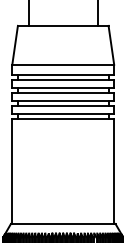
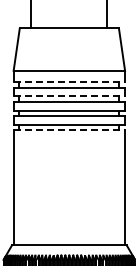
line: (63, 75) -> (69, 82), solid -> dashed
line: (63, 88) -> (69, 96), solid -> dashed
line: (63, 119) -> (69, 130), solid -> dashed

